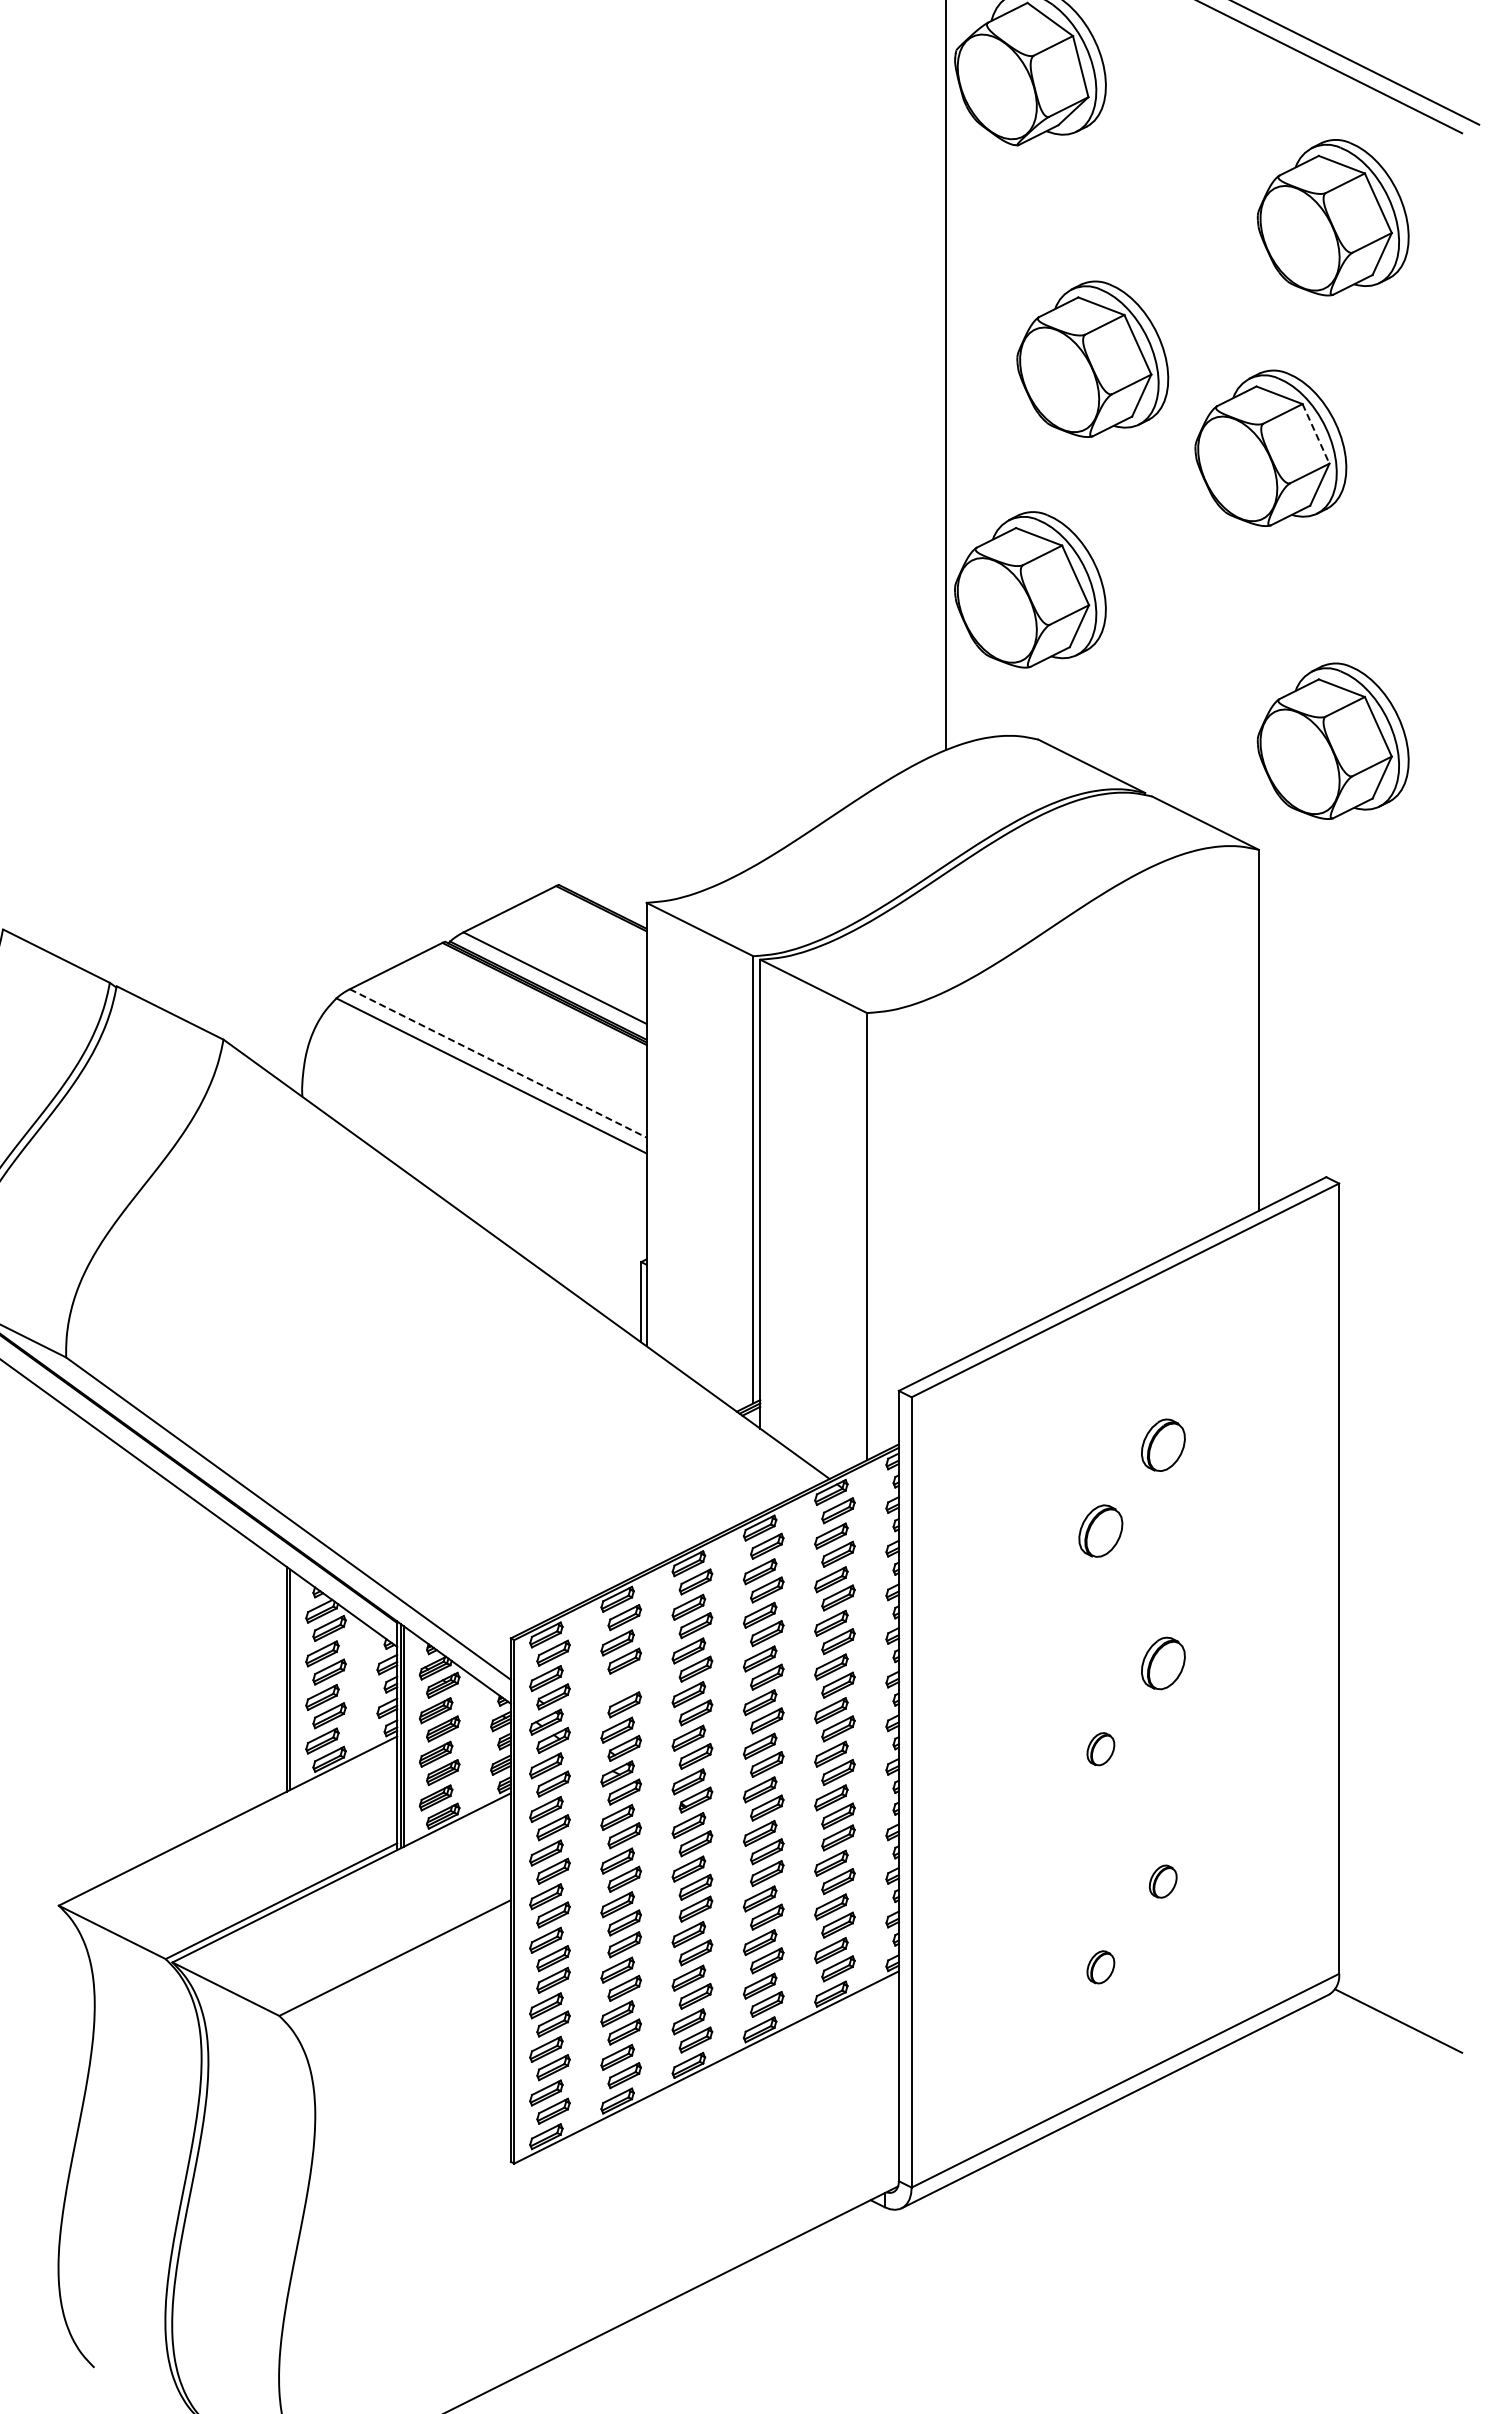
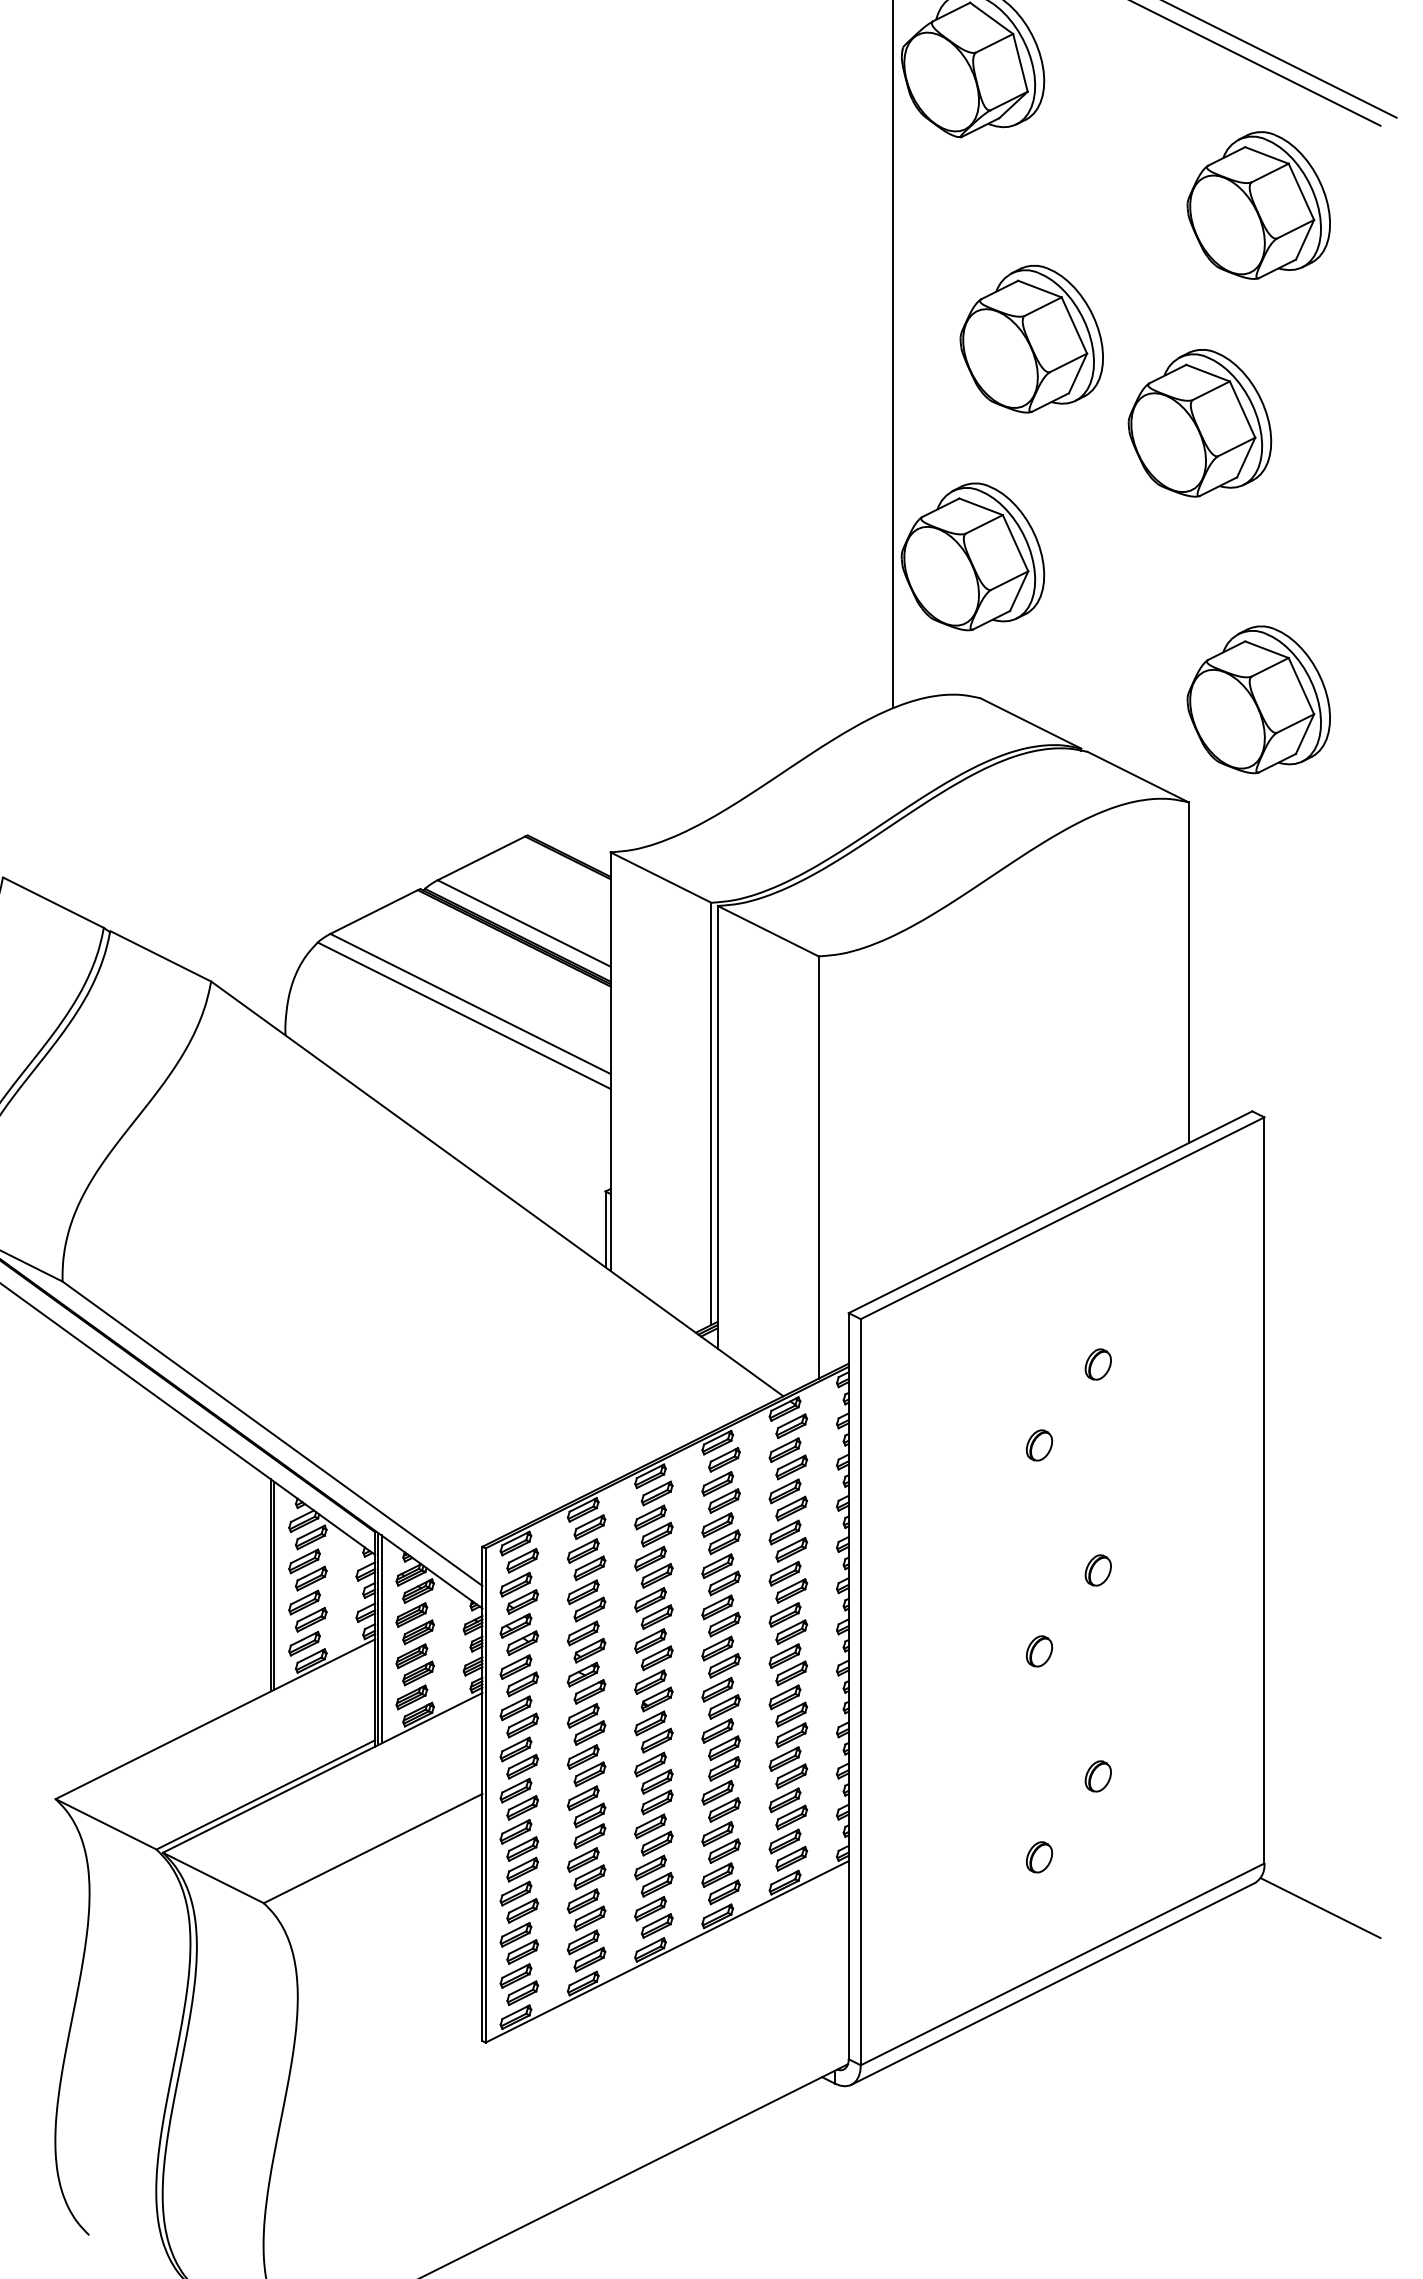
line: (1316, 433) -> (1243, 409), dashed -> solid
line: (498, 1063) -> (470, 1004), dashed -> solid
part: (1162, 1445) -> (1097, 1364), size x0.62
part: (1100, 1530) -> (1039, 1444), size x0.62
part: (1162, 1663) -> (1097, 1570), size x0.62
part: (617, 1686) -> (583, 1592), added

